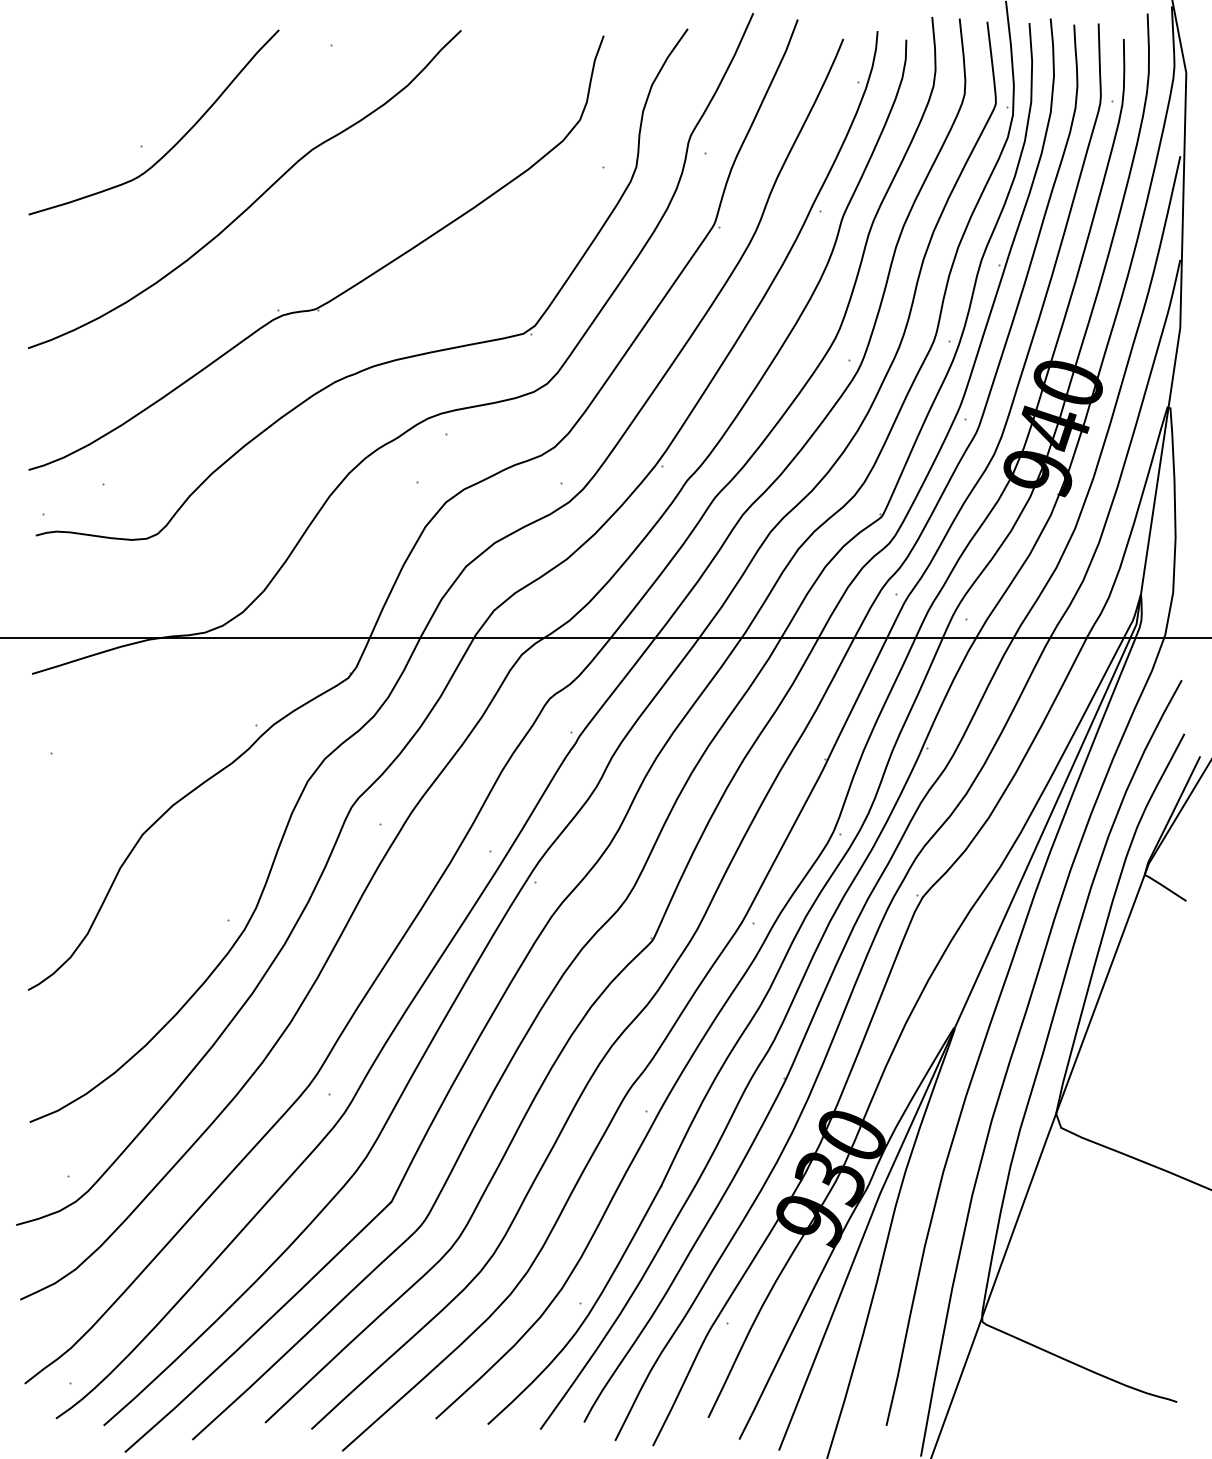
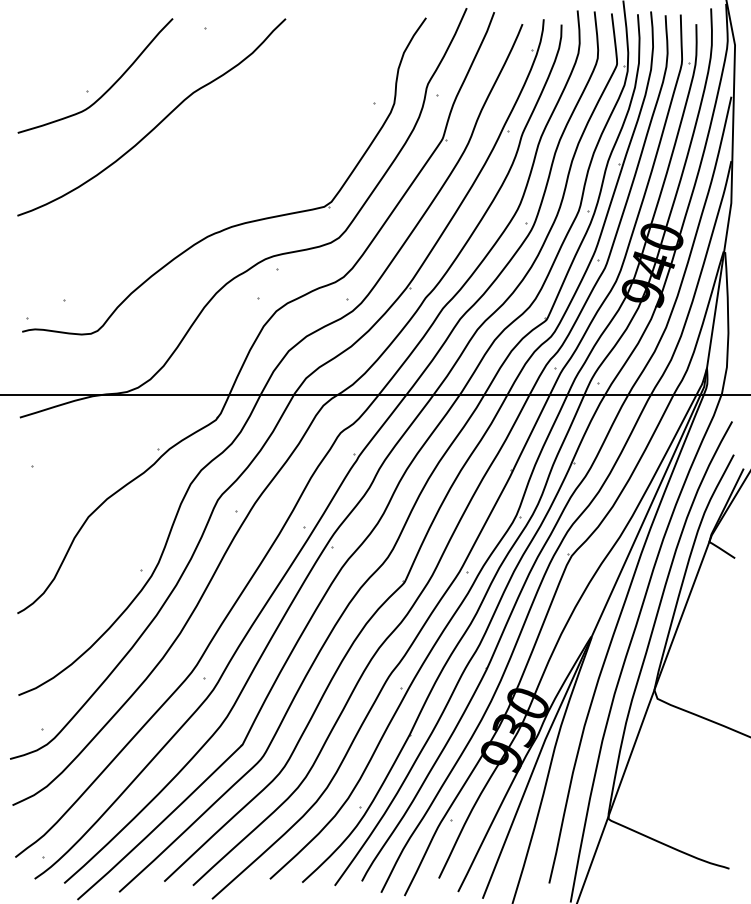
part: (339, 292) -> (210, 181), removed

